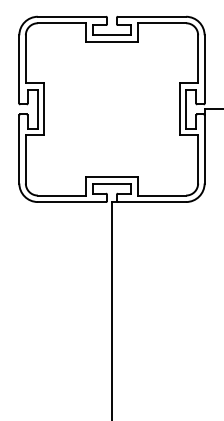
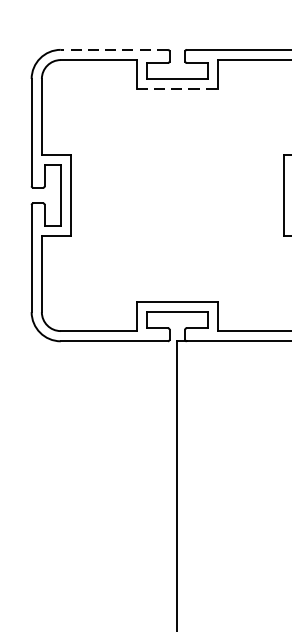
line: (71, 16) -> (113, 49), solid -> dashed
line: (112, 41) -> (178, 88), solid -> dashed

